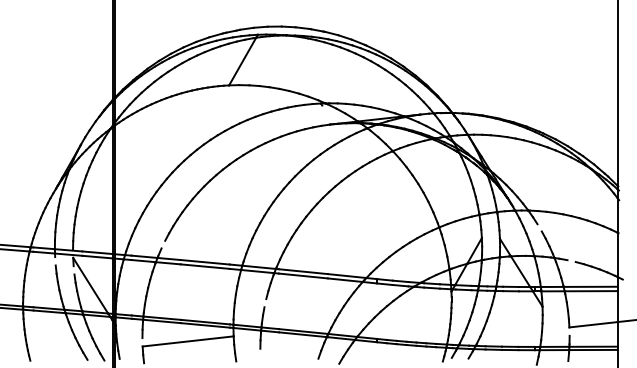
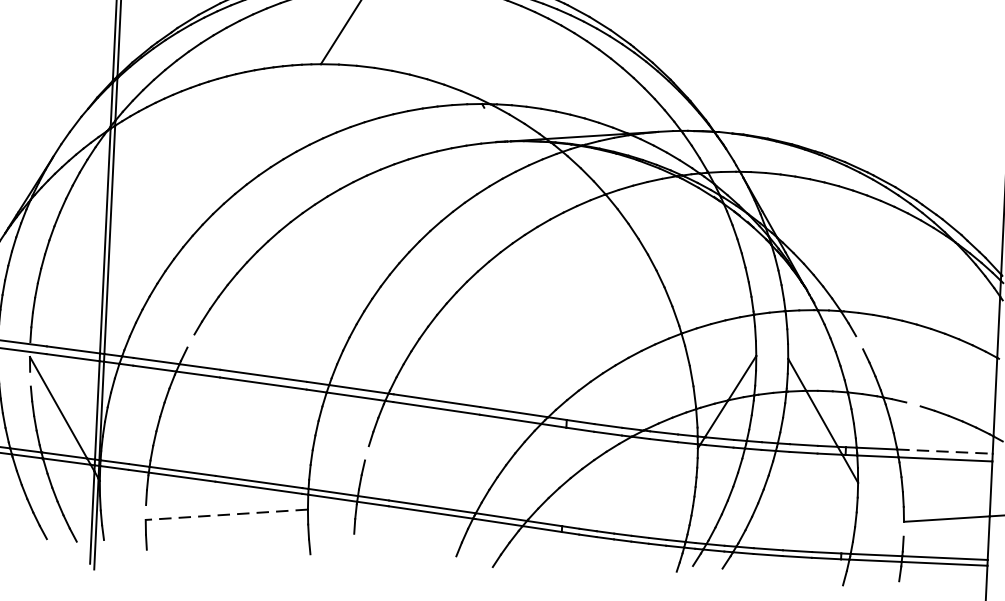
line: (590, 286) -> (944, 450), solid -> dashed
line: (188, 341) -> (227, 514), solid -> dashed

